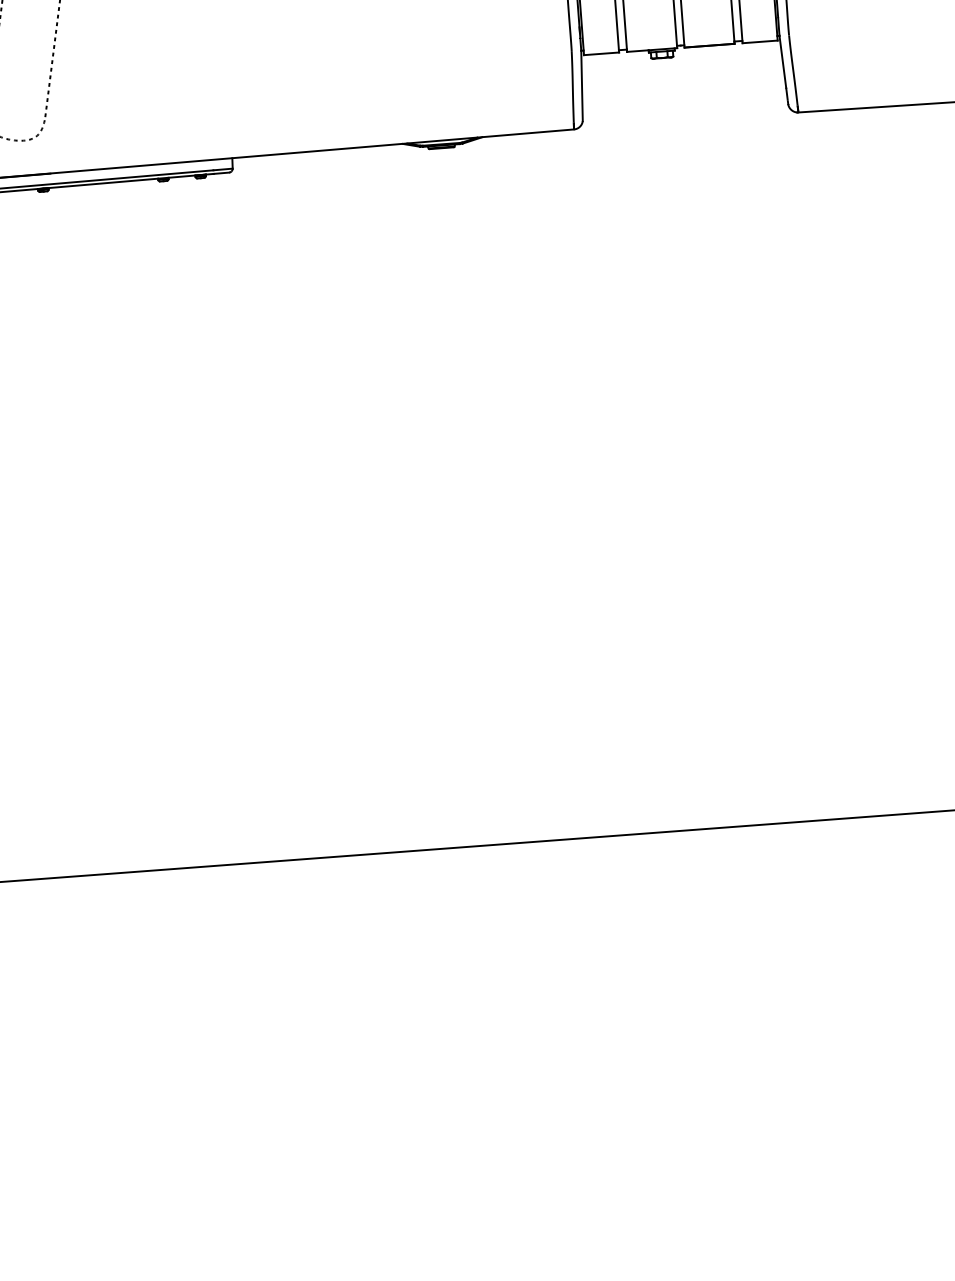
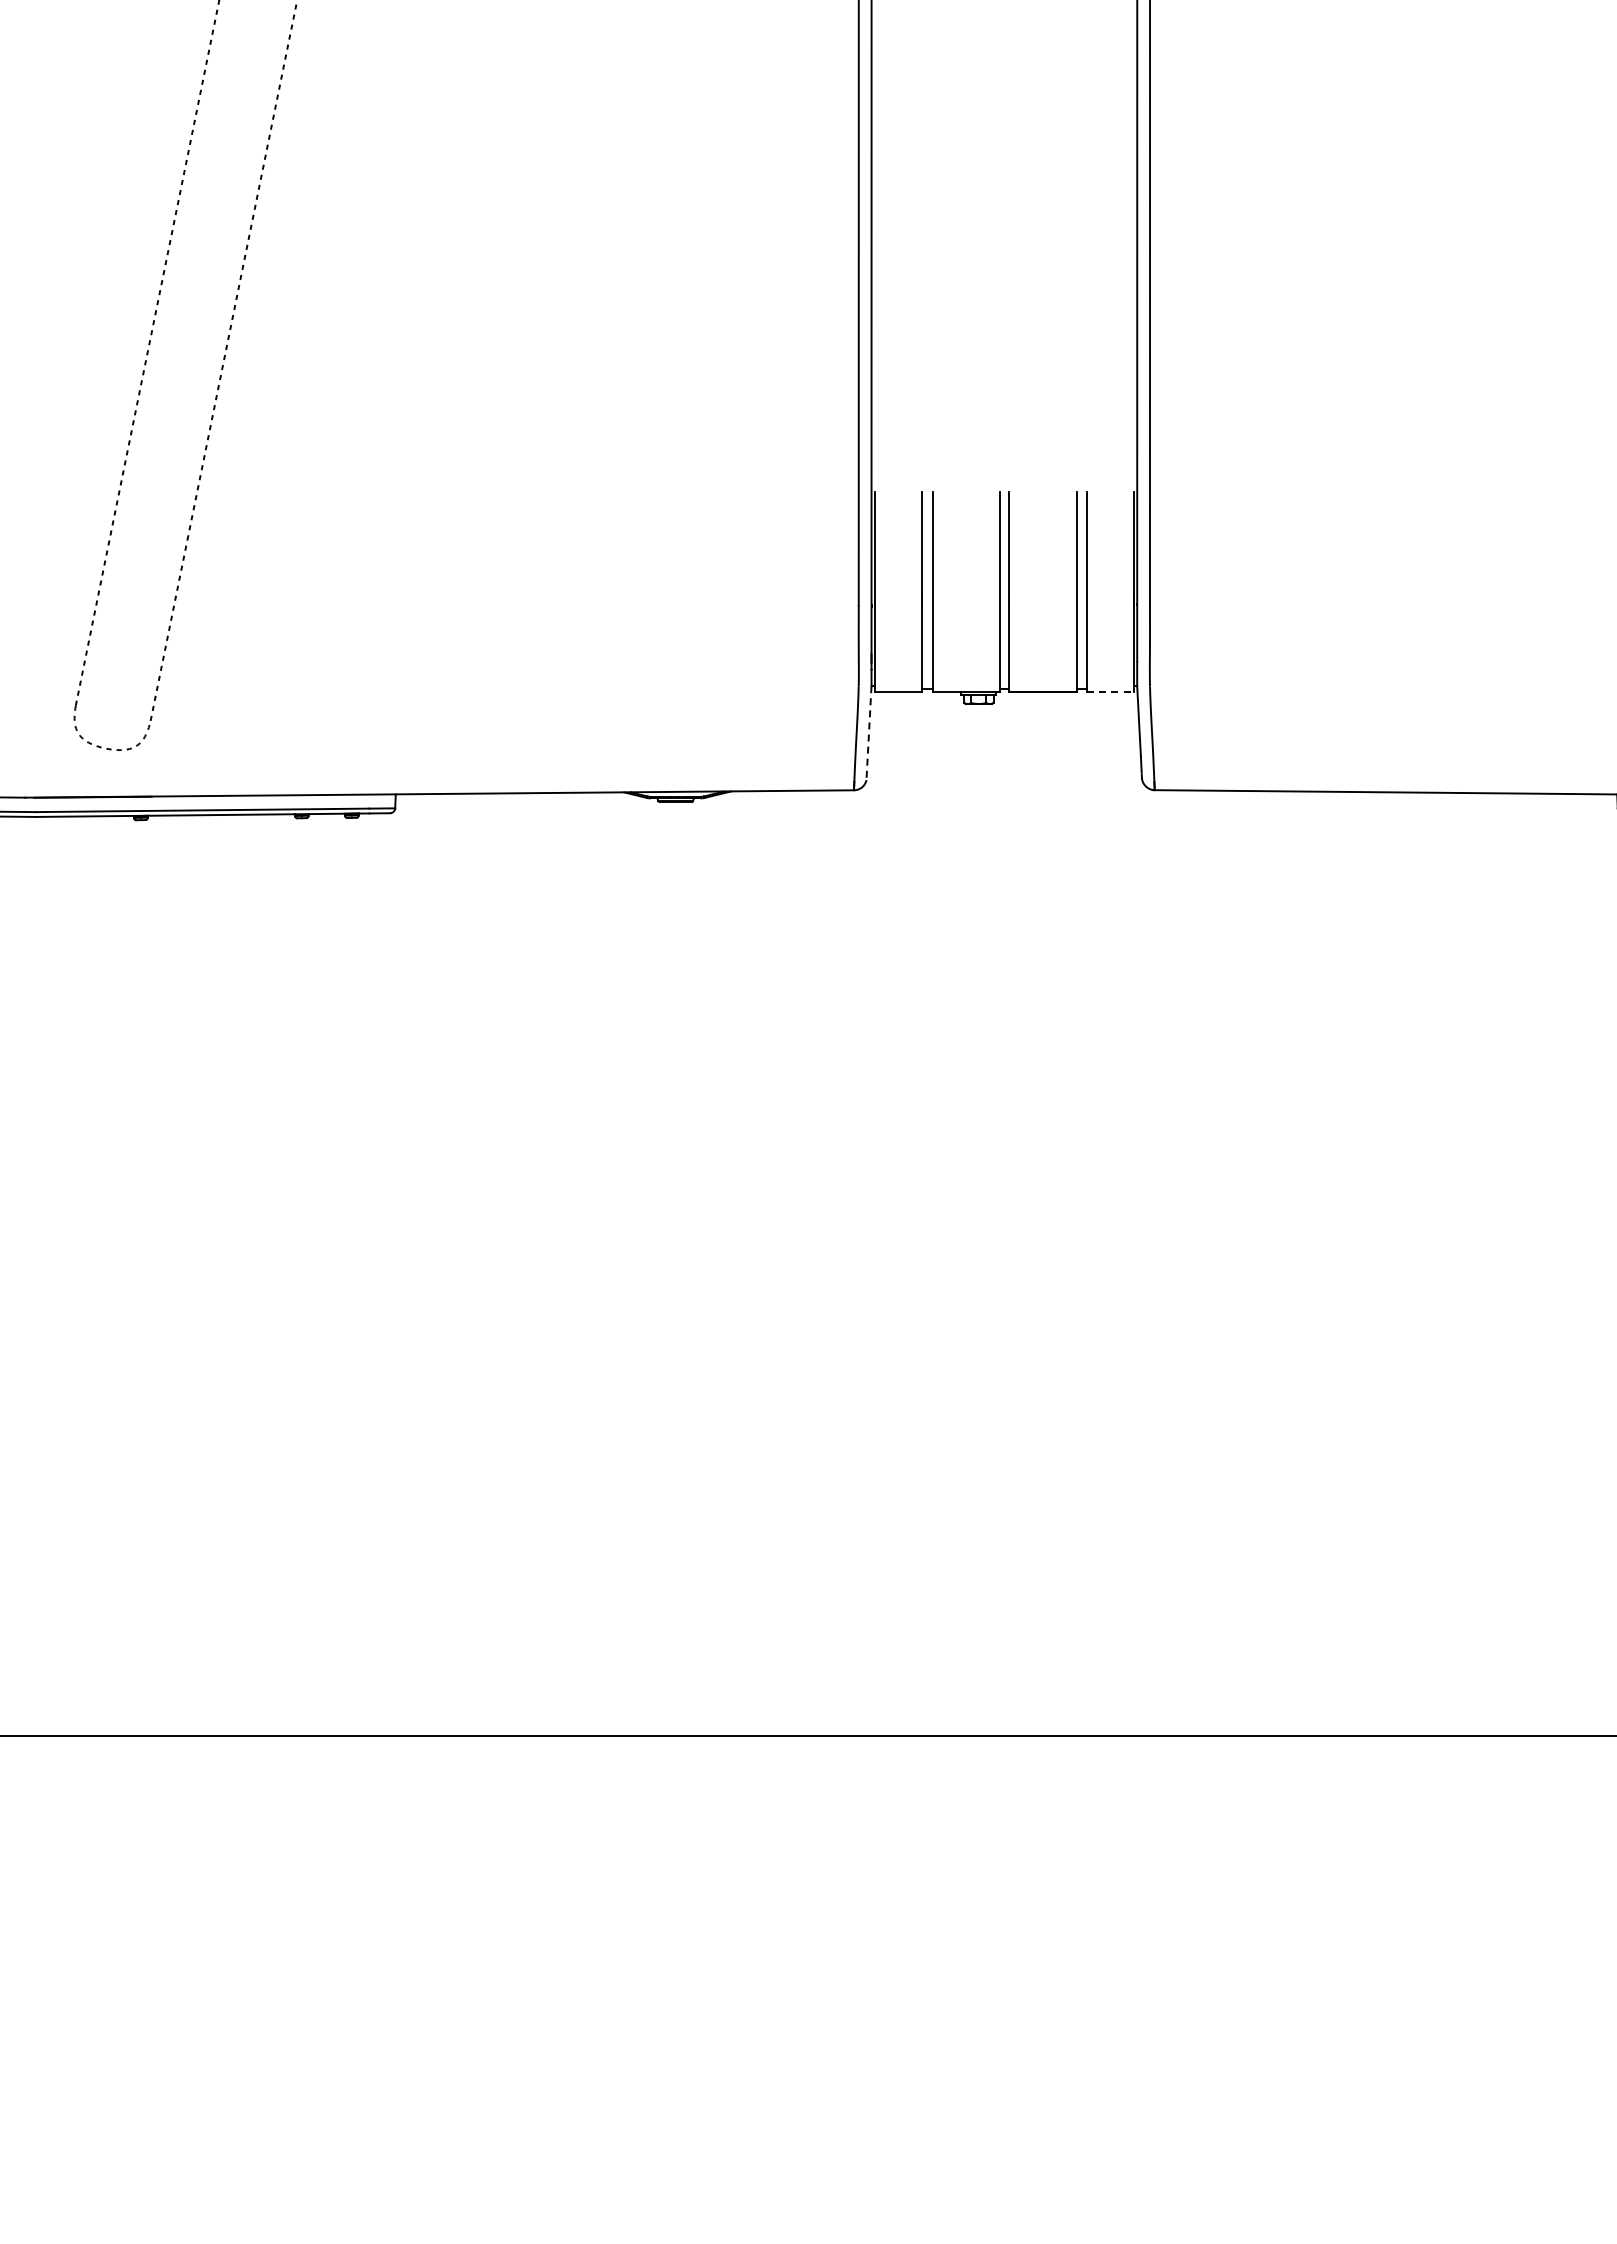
line: (759, 42) -> (1110, 692), solid -> dashed
line: (581, 86) -> (868, 733), solid -> dashed

